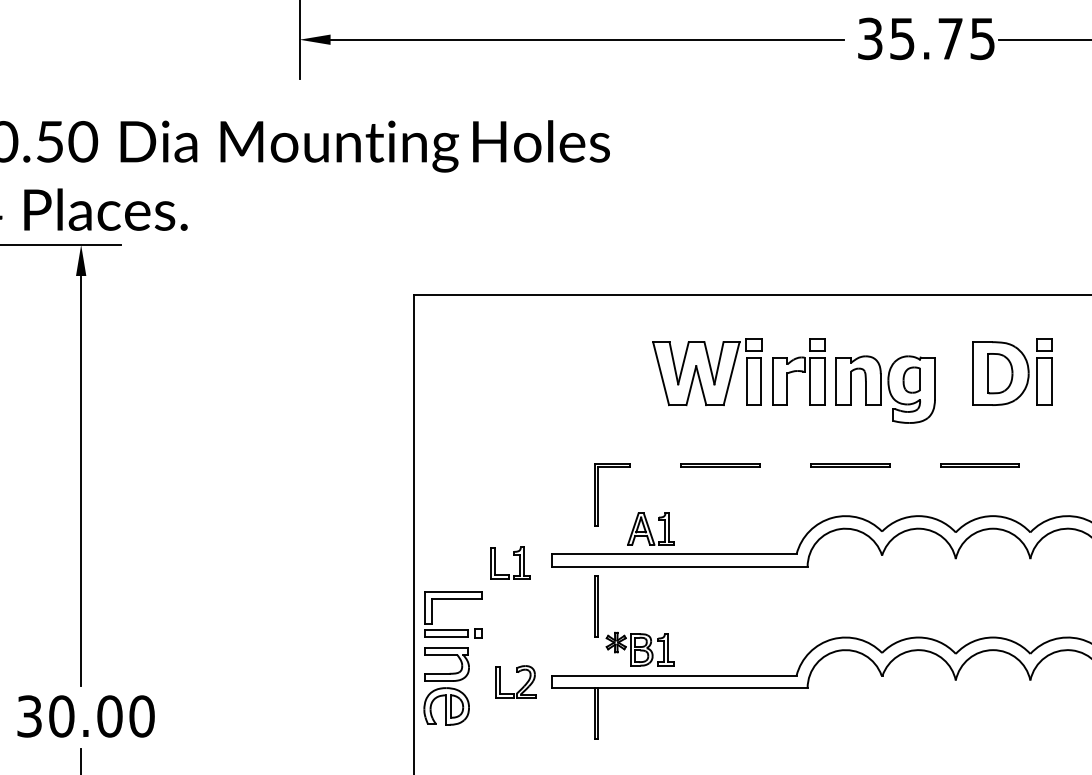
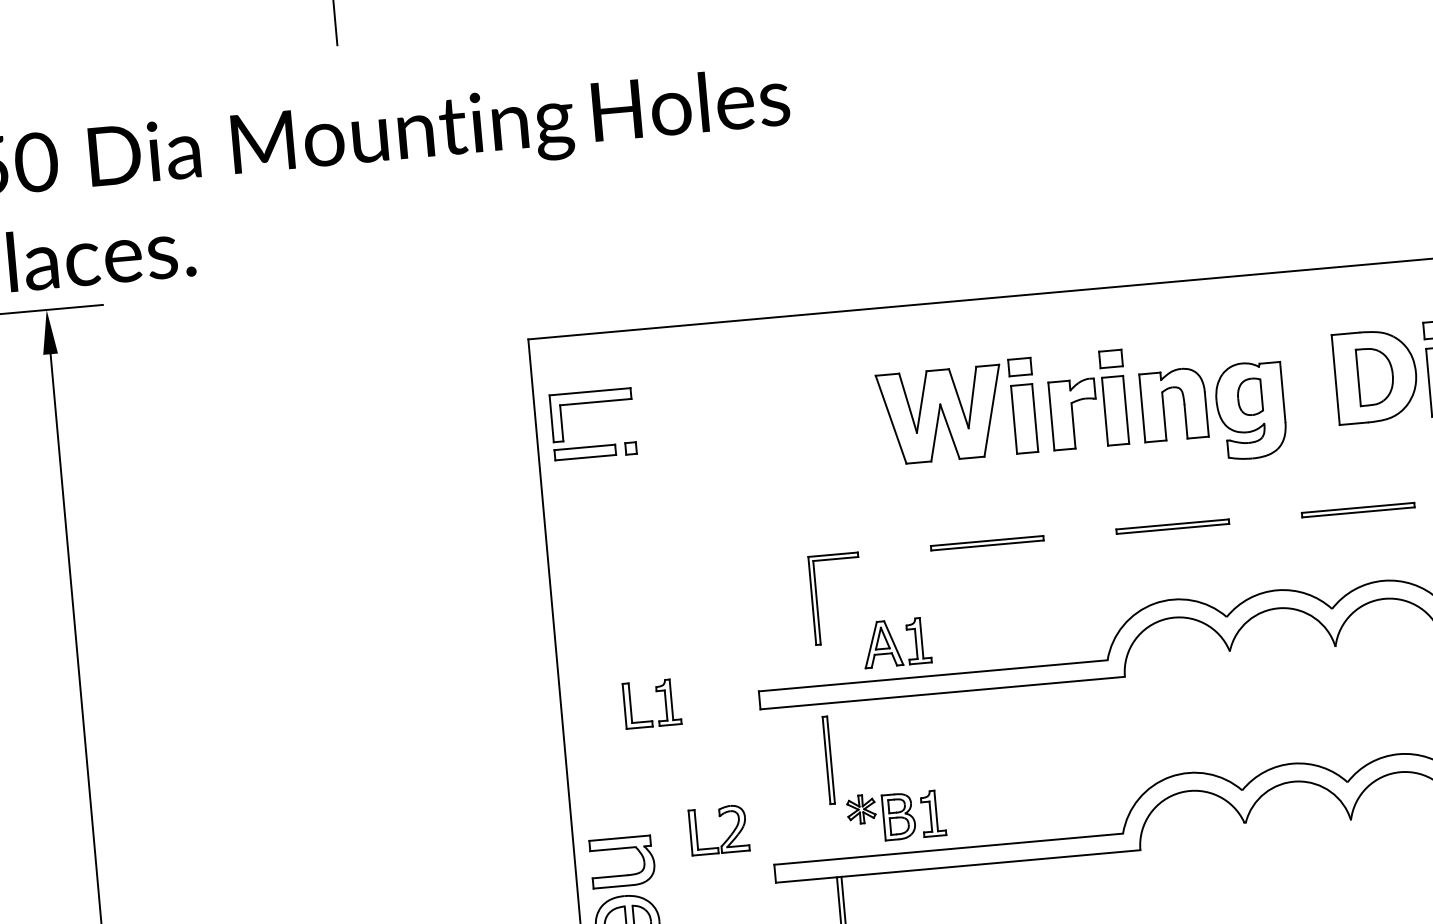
part: (513, 555) -> (655, 692), moved
part: (453, 599) -> (590, 403), moved
part: (521, 687) -> (727, 837), moved

